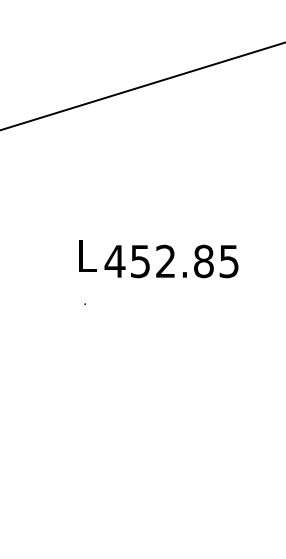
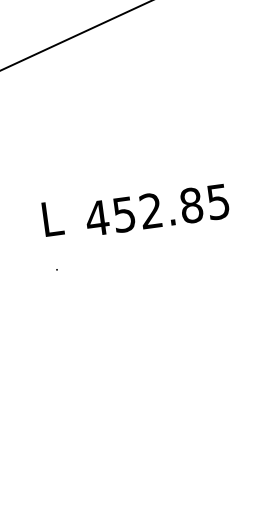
text: (171, 261) -> (157, 210), moved

